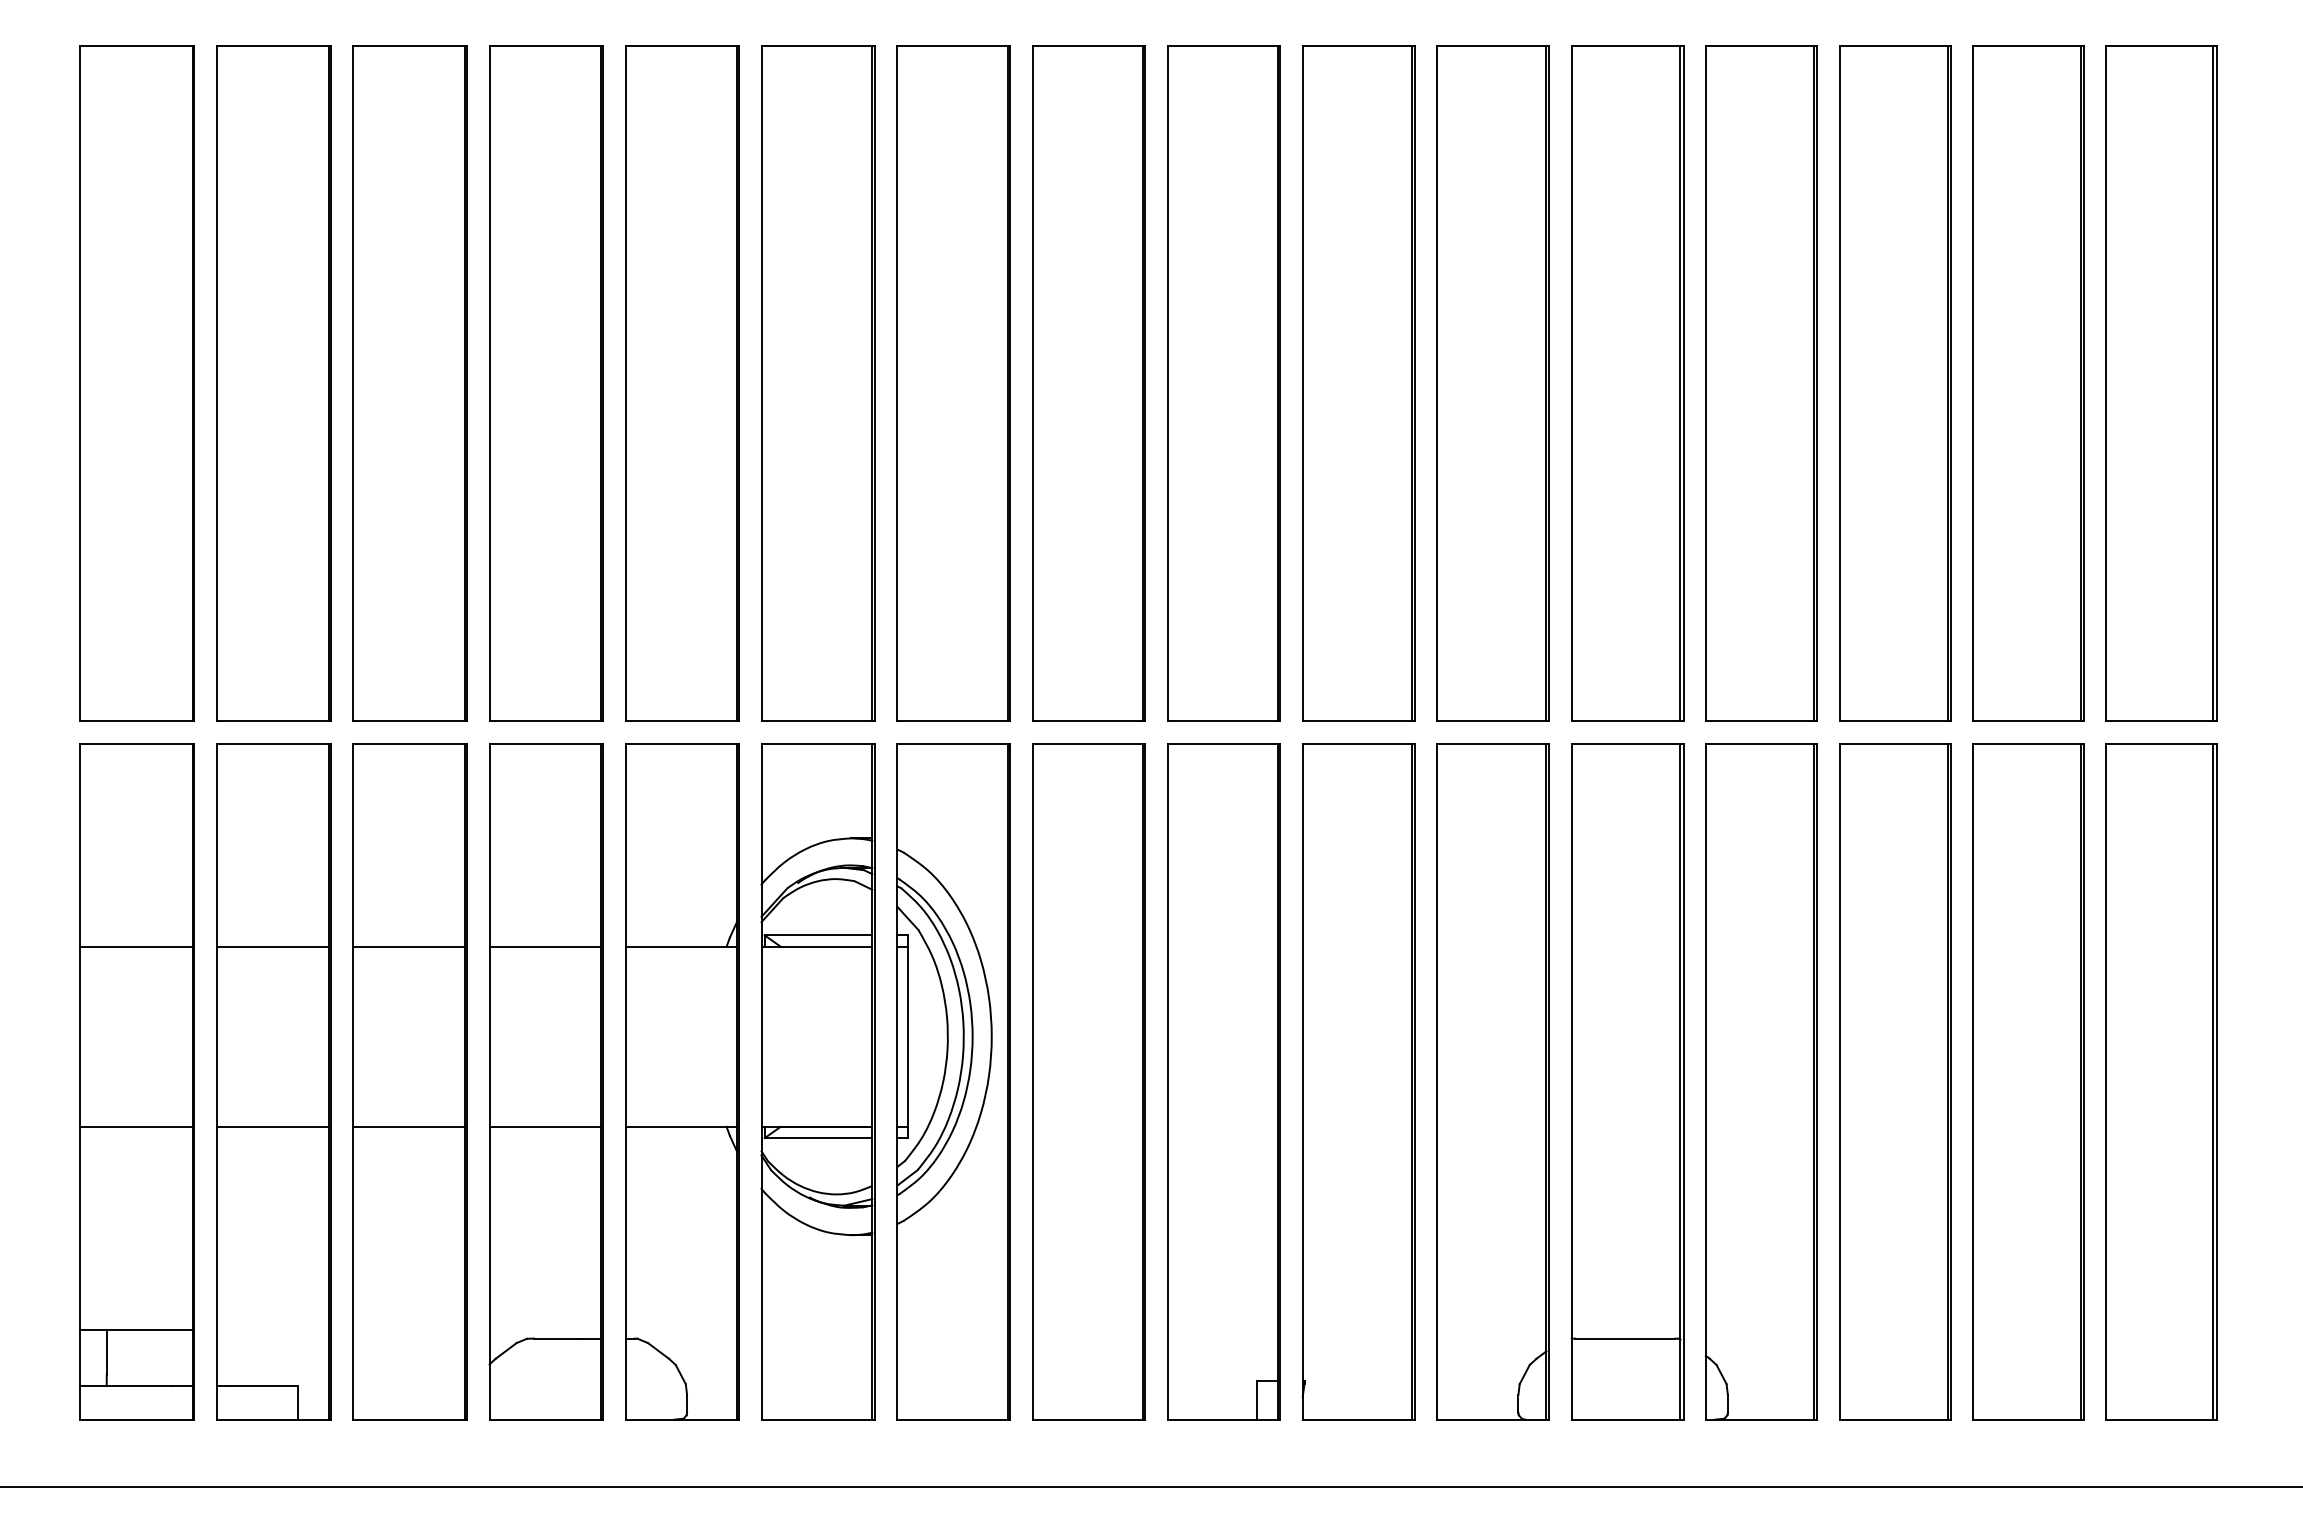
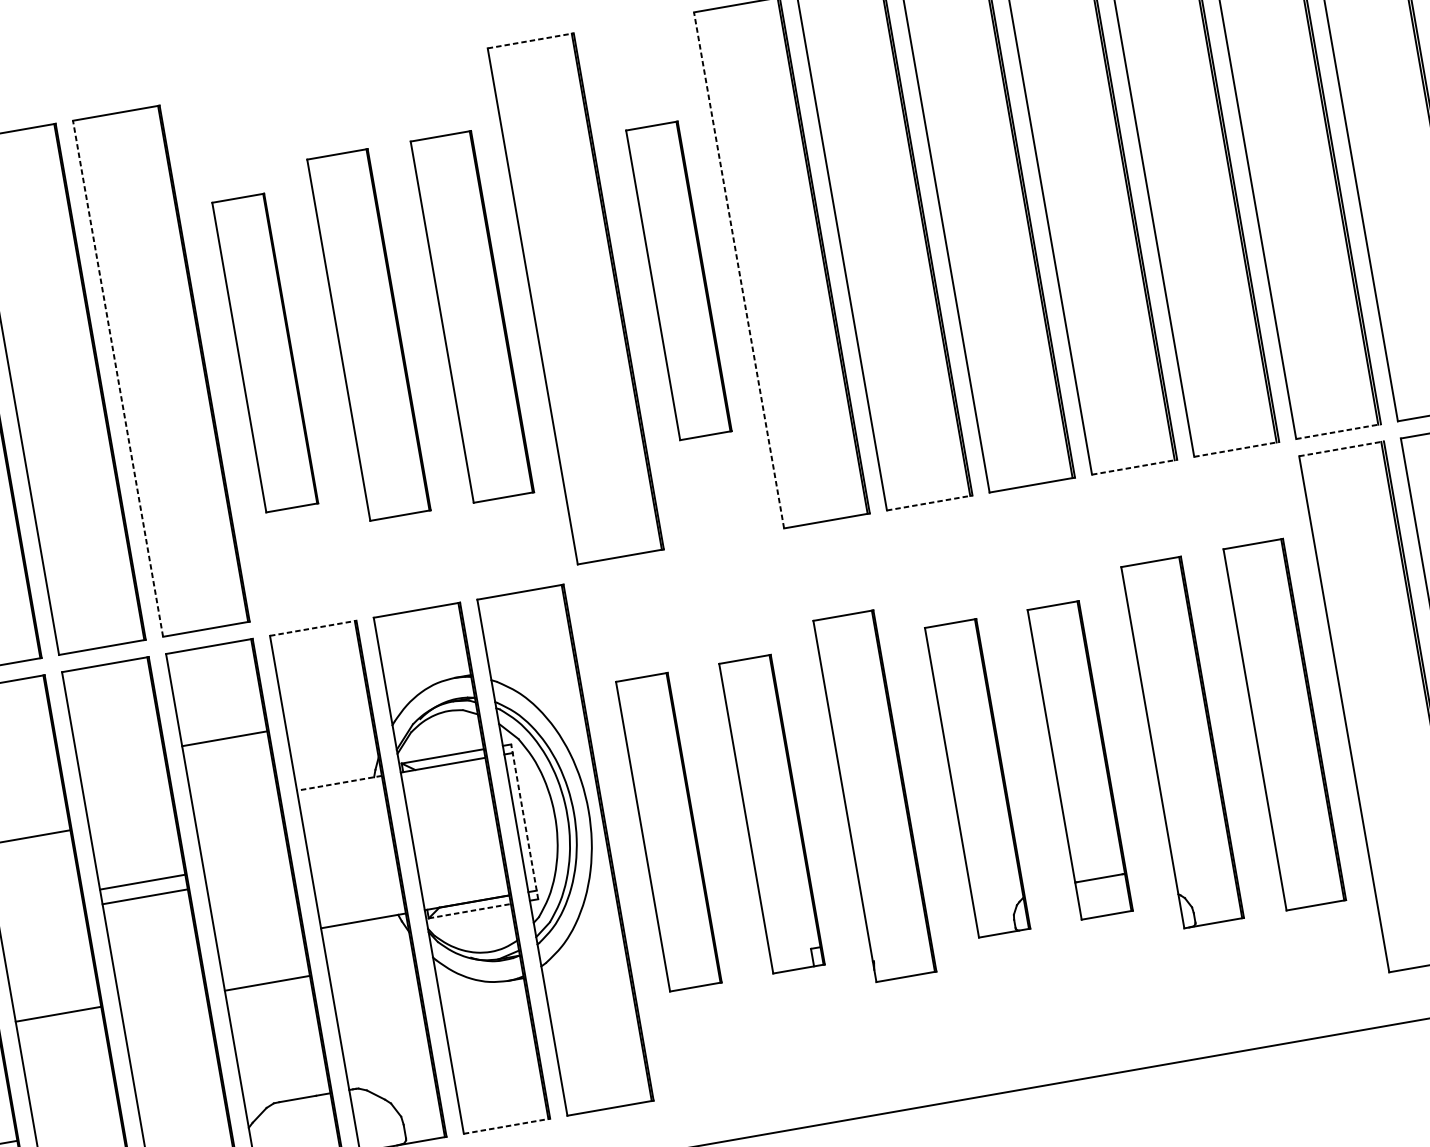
line: (1089, 45) -> (531, 40), solid -> dashed
line: (489, 383) -> (117, 378), solid -> dashed
part: (682, 383) -> (265, 352), size x0.6
part: (818, 383) -> (369, 334), size x0.7
part: (953, 383) -> (472, 316), size x0.7
part: (1223, 383) -> (678, 280), size x0.6
line: (1302, 383) -> (738, 270), solid -> dashed
line: (1493, 721) -> (929, 503), solid -> dashed
line: (1761, 721) -> (1134, 467), solid -> dashed
line: (1895, 721) -> (1236, 449), solid -> dashed
line: (2029, 721) -> (1339, 431), solid -> dashed
line: (682, 743) -> (313, 627), solid -> dashed
line: (2029, 743) -> (1342, 448), solid -> dashed
line: (409, 946) -> (142, 882), moved
line: (545, 946) -> (224, 738), moved
line: (681, 946) -> (339, 783), solid -> dashed
line: (908, 1036) -> (525, 821), solid -> dashed
part: (1088, 1081) -> (668, 831), size x0.6
part: (1223, 1081) -> (771, 813), size x0.6
part: (1358, 1081) -> (874, 795), size x0.7
part: (1492, 1081) -> (977, 778), size x0.6
part: (1627, 1081) -> (1080, 760), size x0.6
part: (1761, 1081) -> (1182, 742), size x0.7
part: (1895, 1081) -> (1284, 724), size x0.7
line: (272, 1126) -> (58, 1014), moved
line: (409, 1126) -> (145, 896), moved
line: (545, 1126) -> (267, 983), moved
line: (818, 1138) -> (469, 911), solid -> dashed
line: (818, 1419) -> (507, 1126), solid -> dashed

